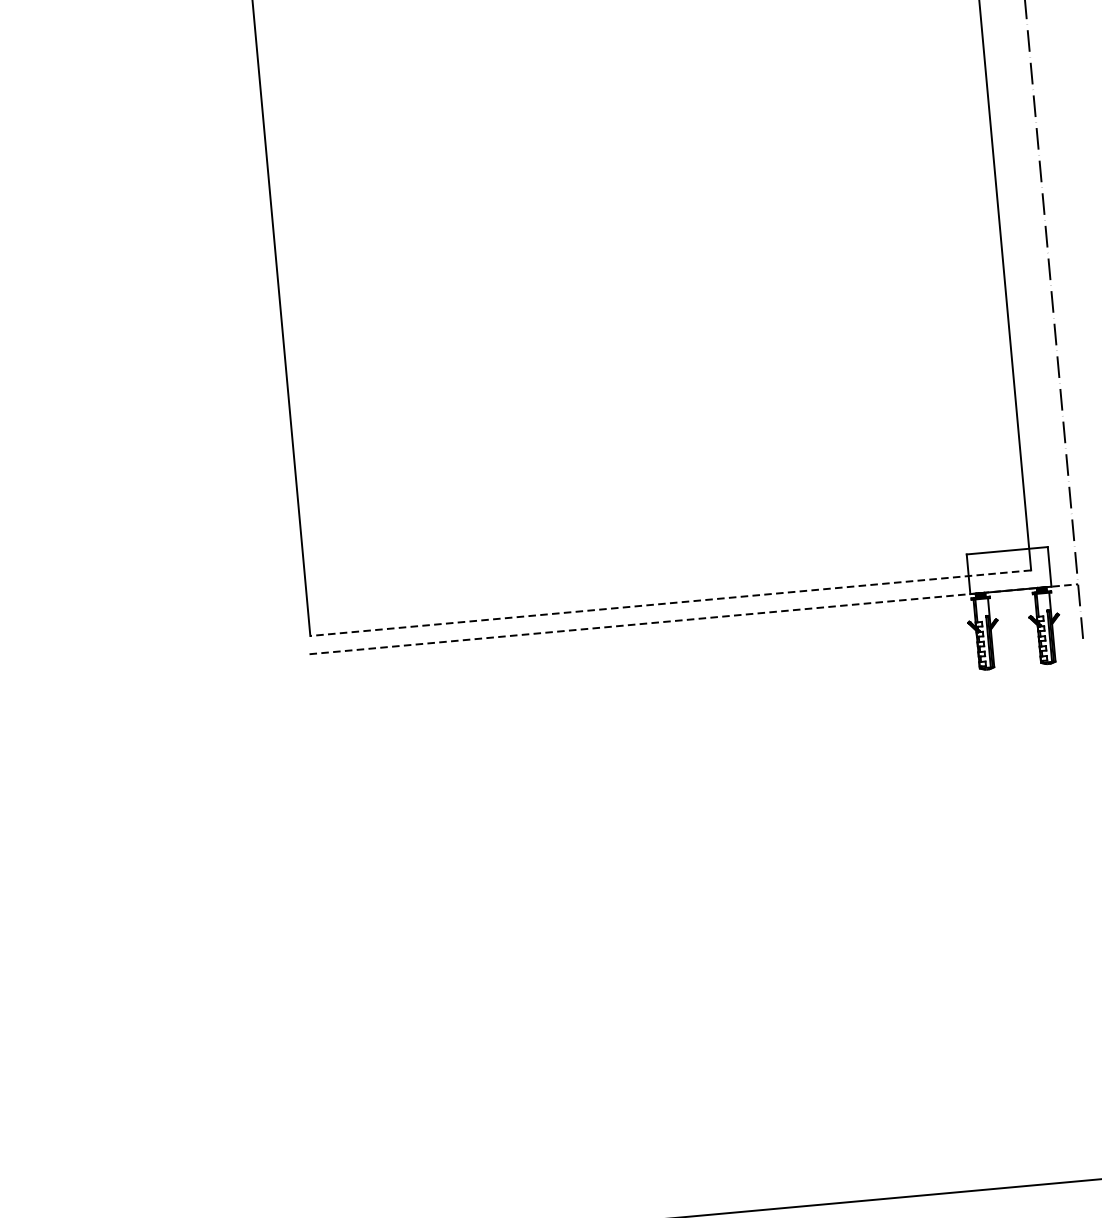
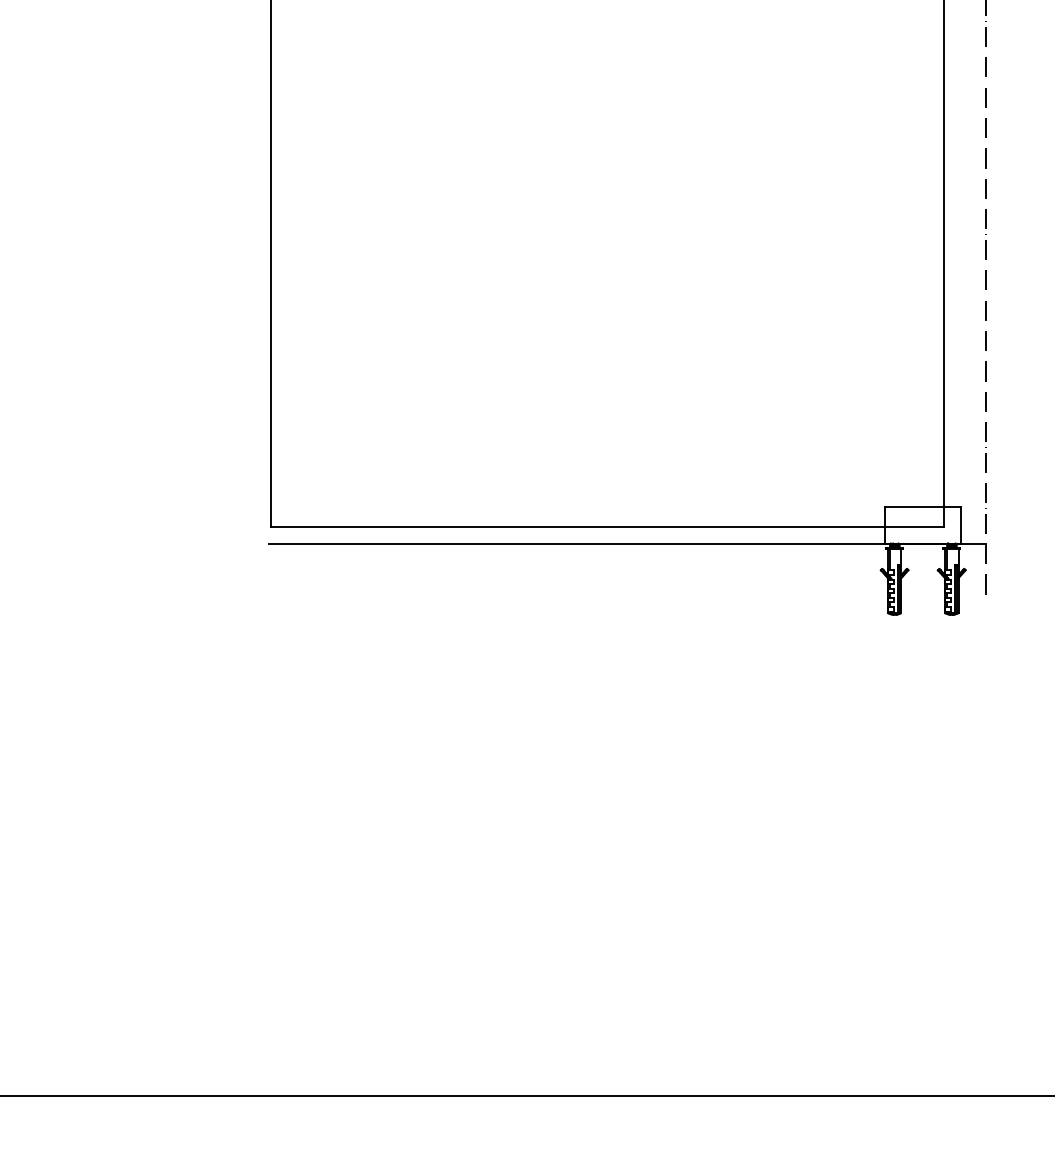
line: (669, 602) -> (606, 526), dashed -> solid
line: (693, 619) -> (627, 543), dashed -> solid

